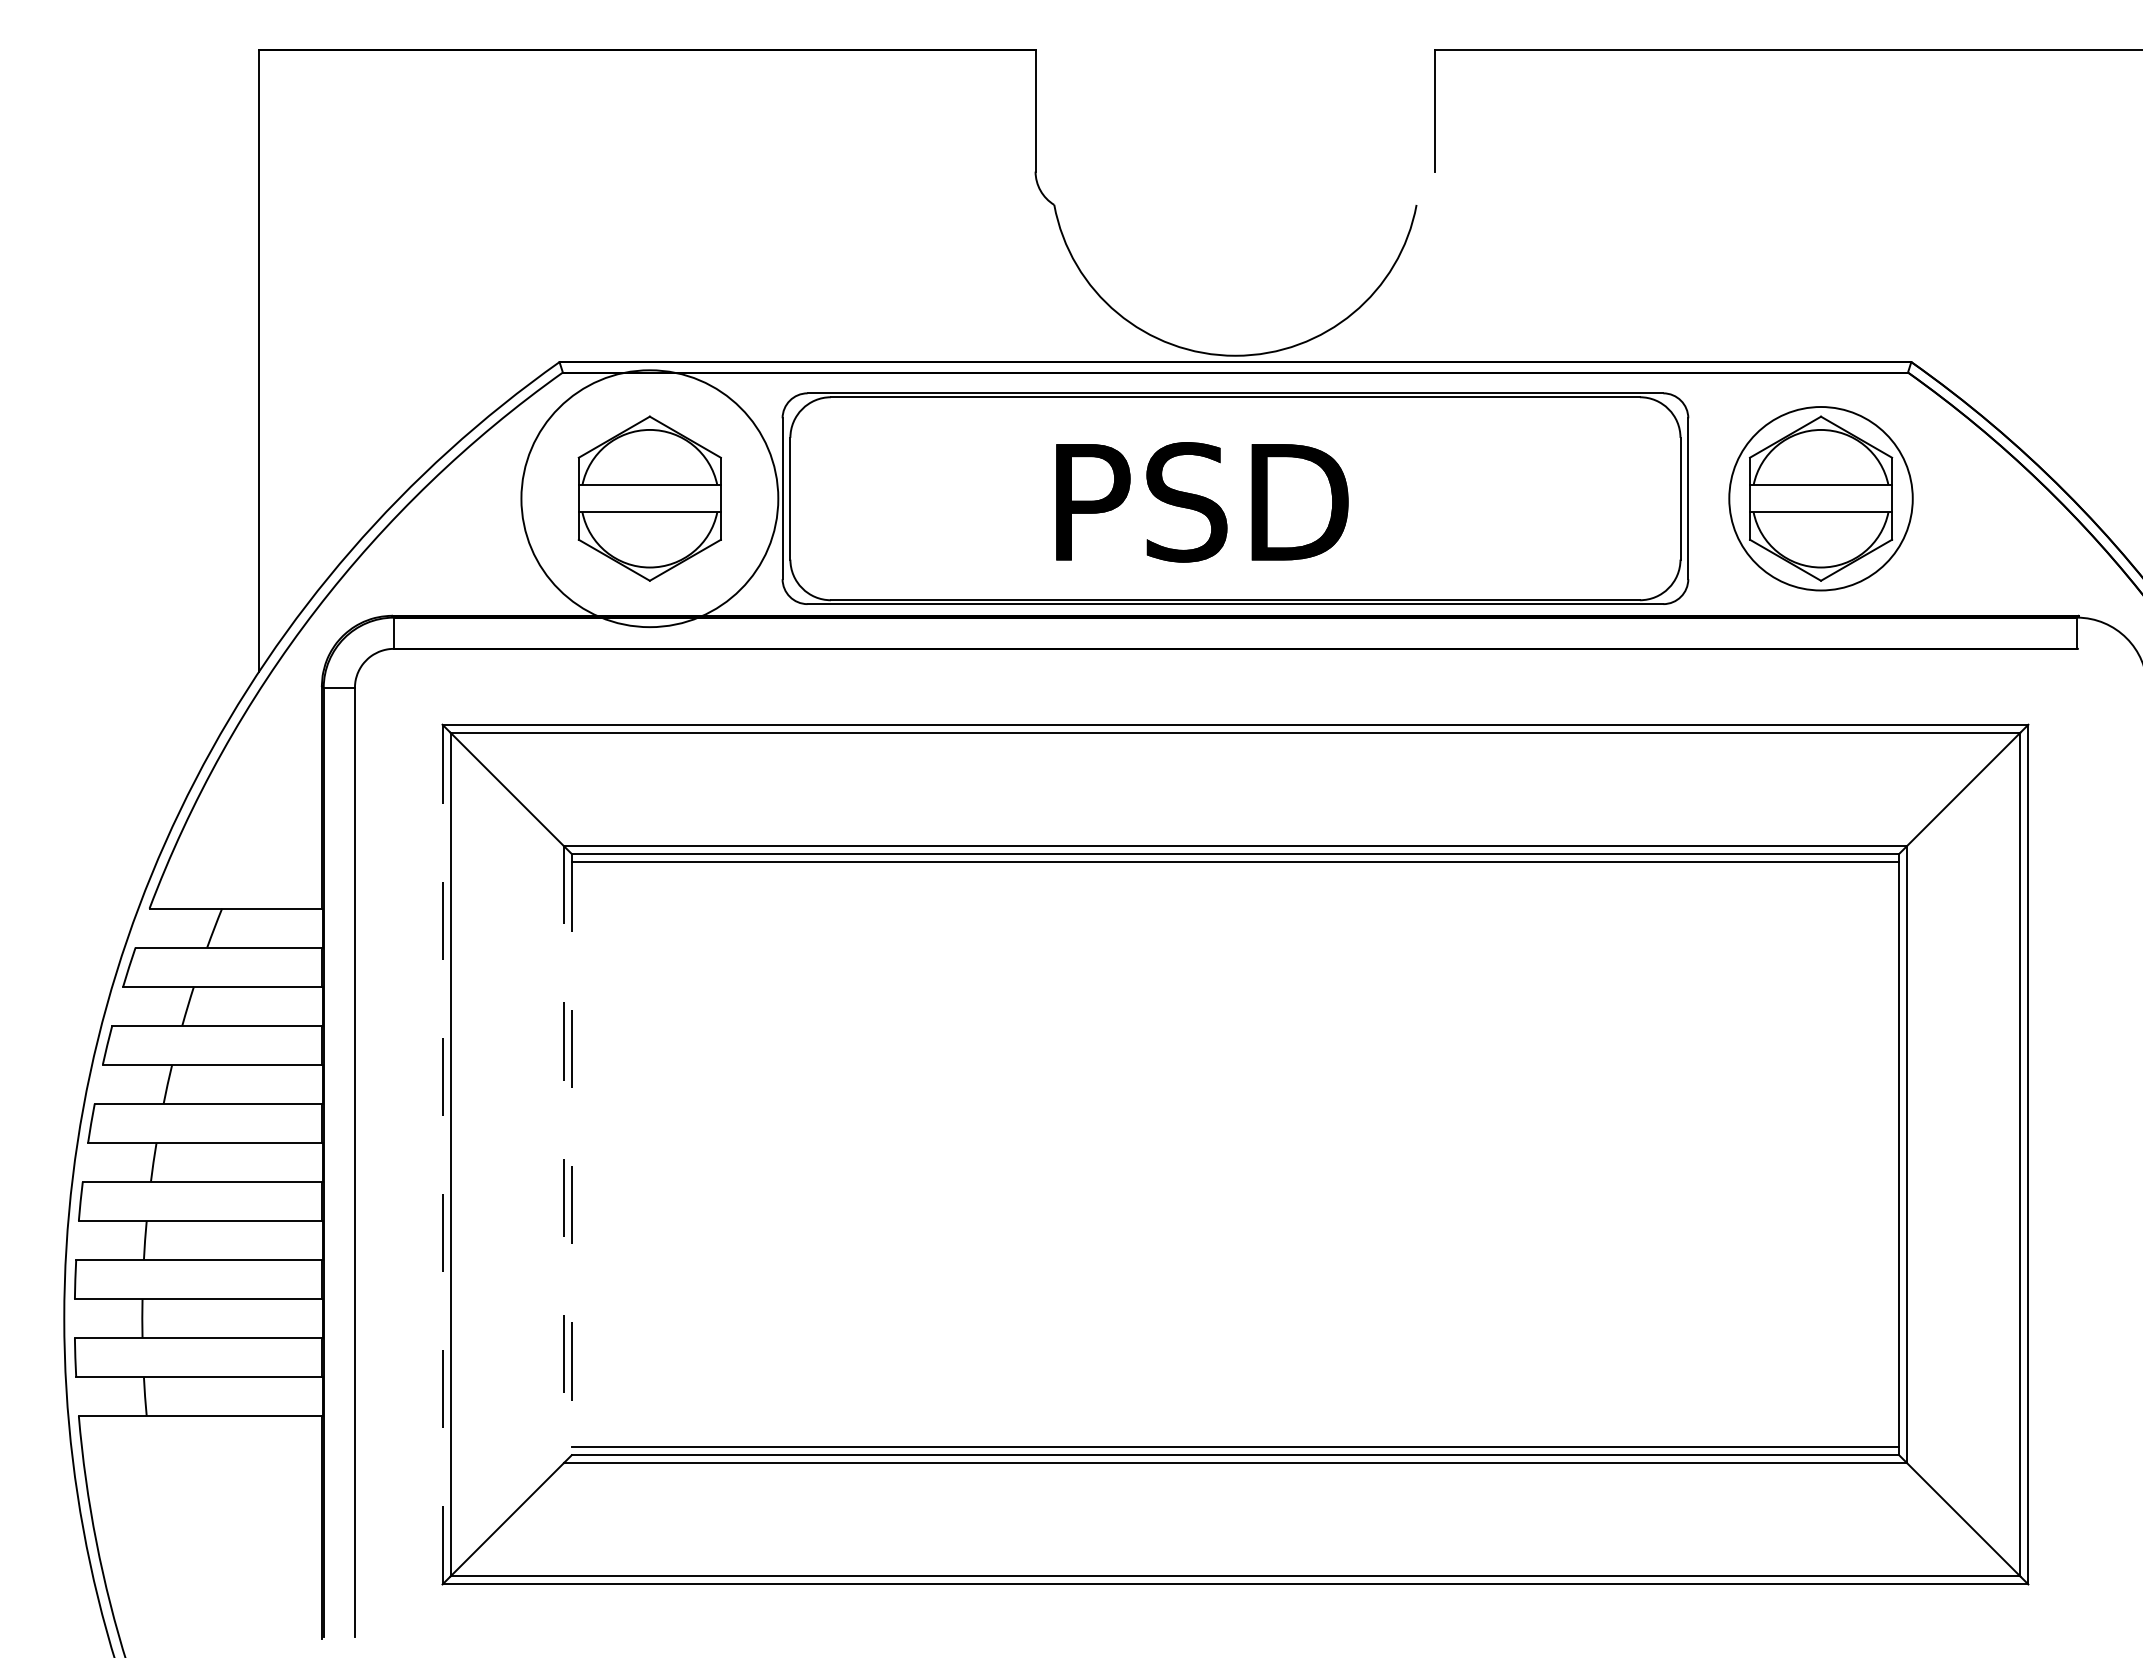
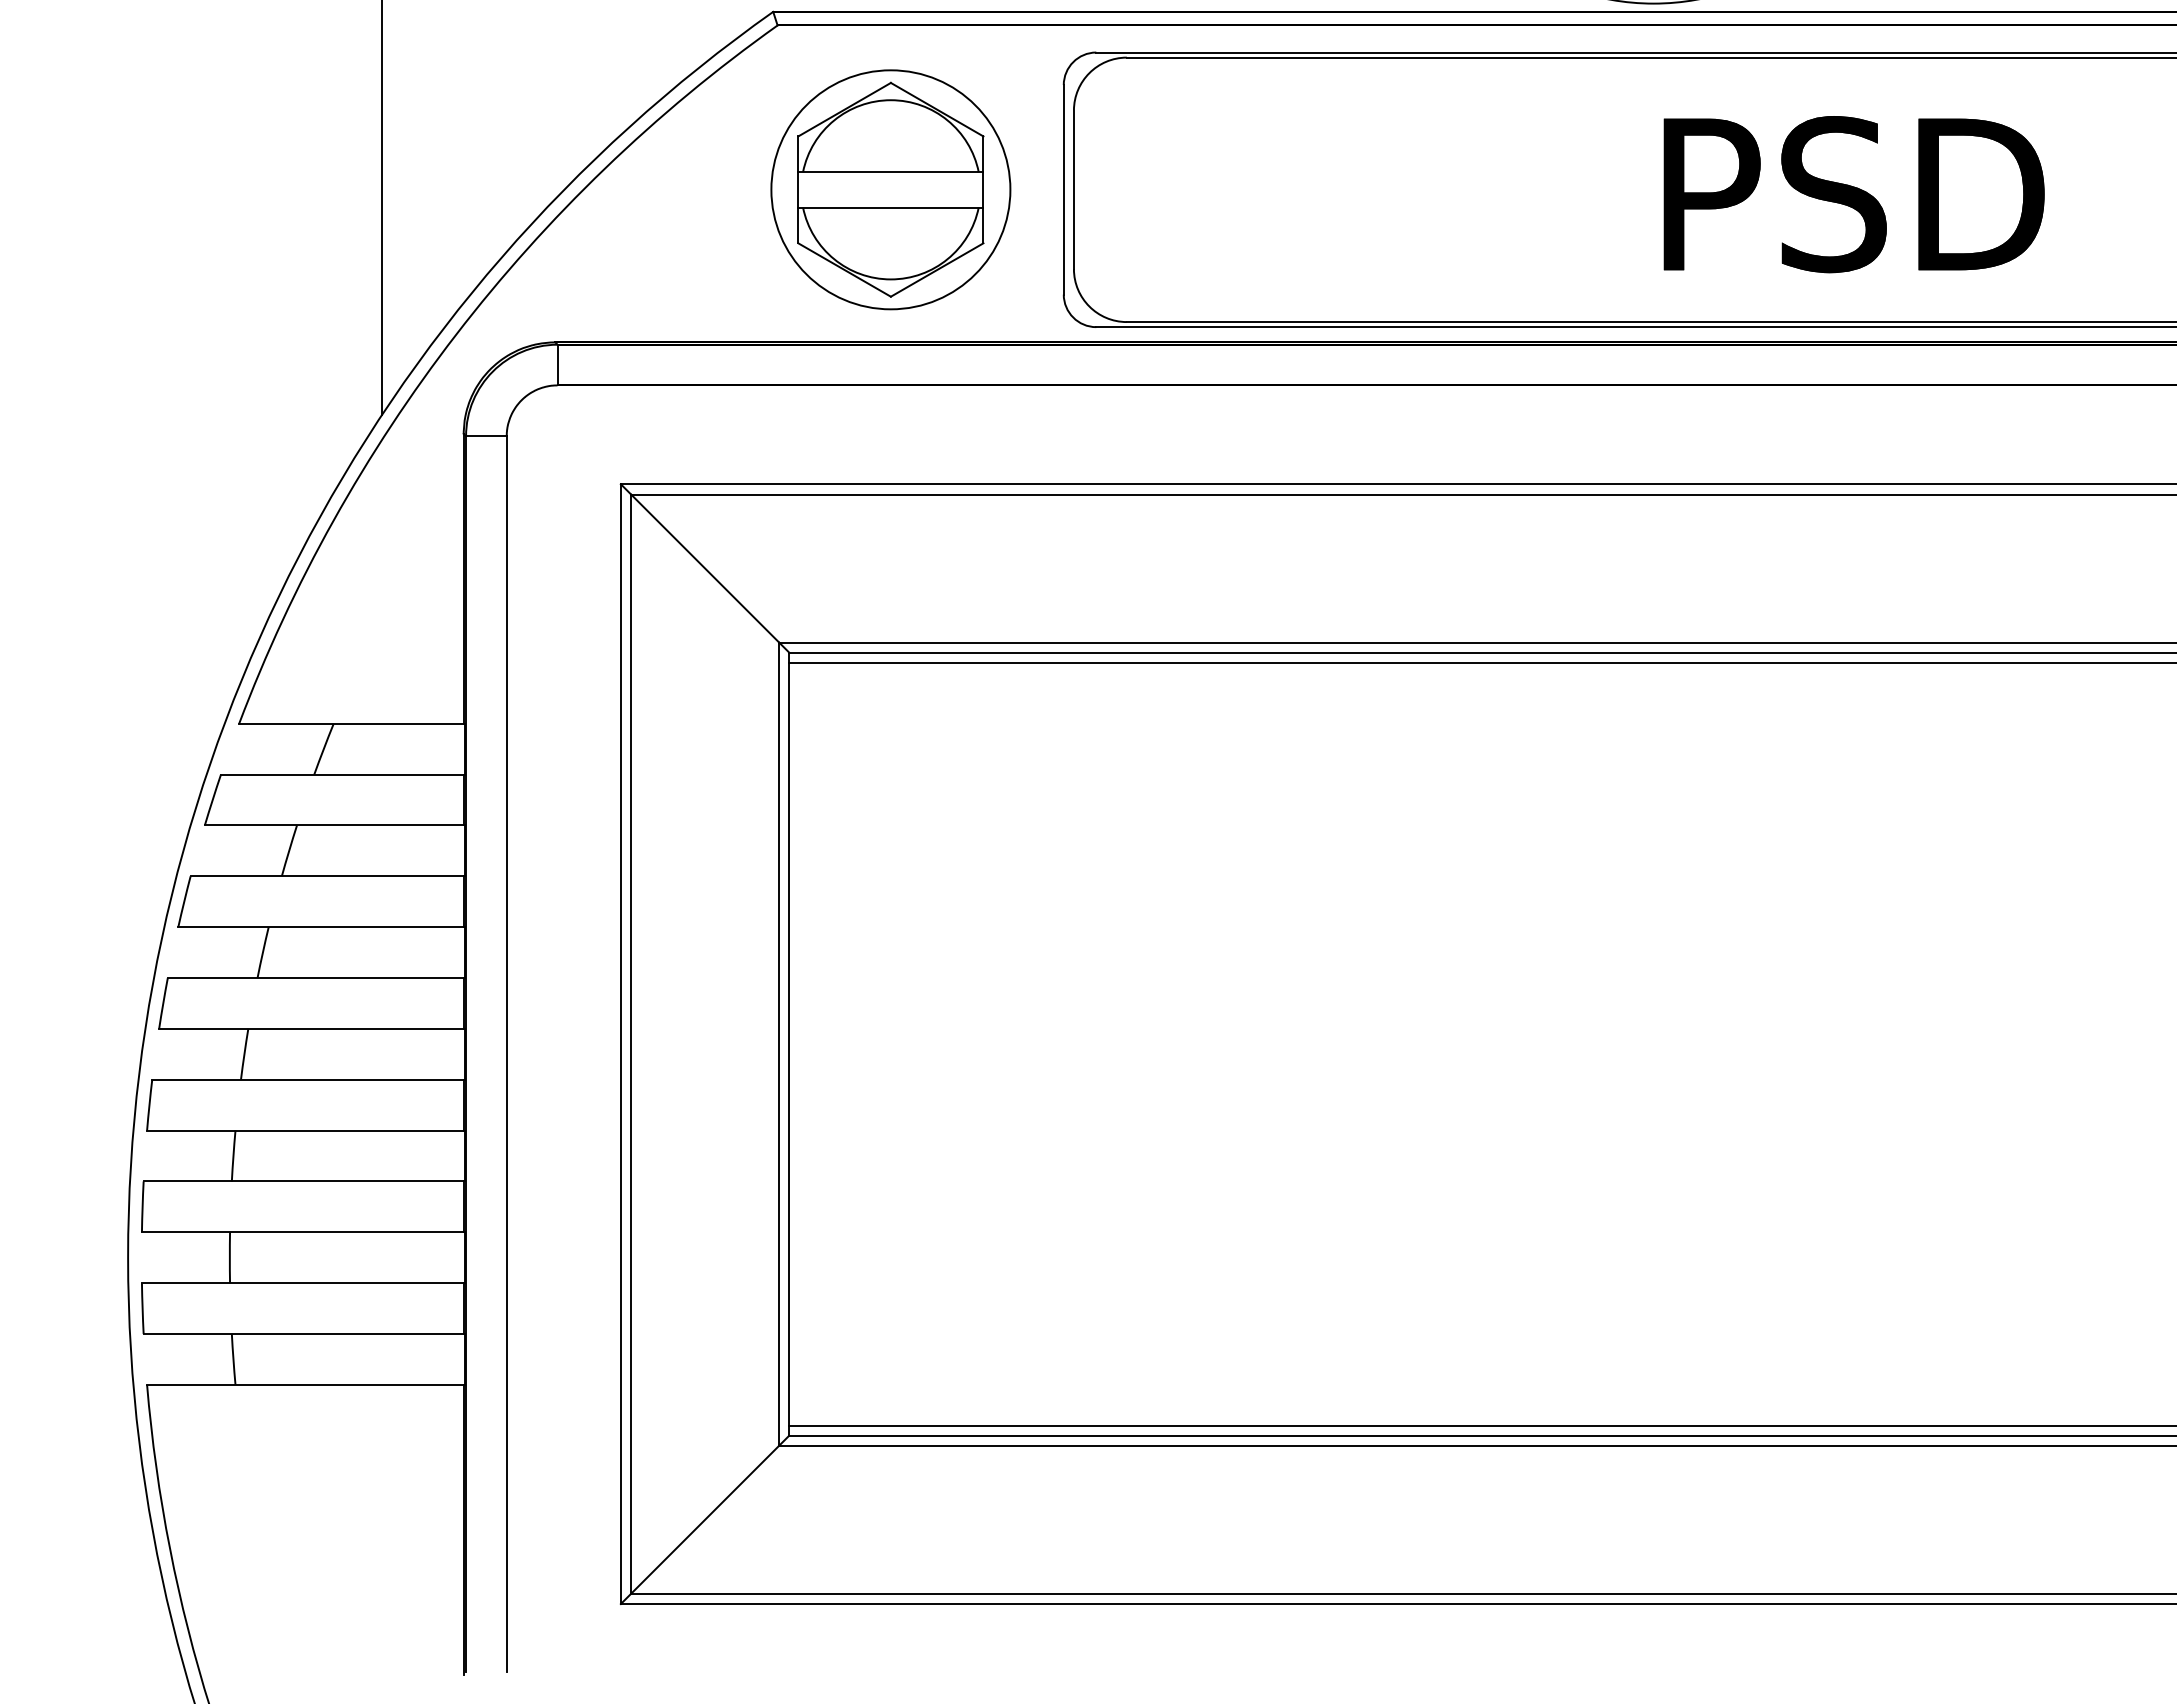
circle: (649, 498) -> (890, 189), size x0.71
text: (1202, 502) -> (1854, 194), moved
line: (442, 1154) -> (620, 1044), dashed -> solid
line: (571, 1154) -> (788, 1044), dashed -> solid
line: (564, 1155) -> (779, 1045), dashed -> solid

